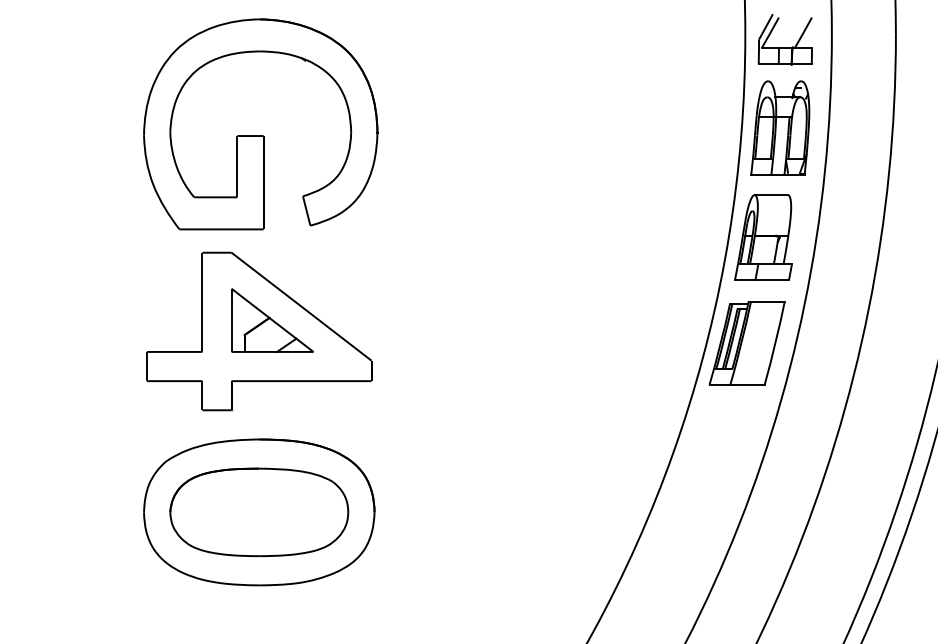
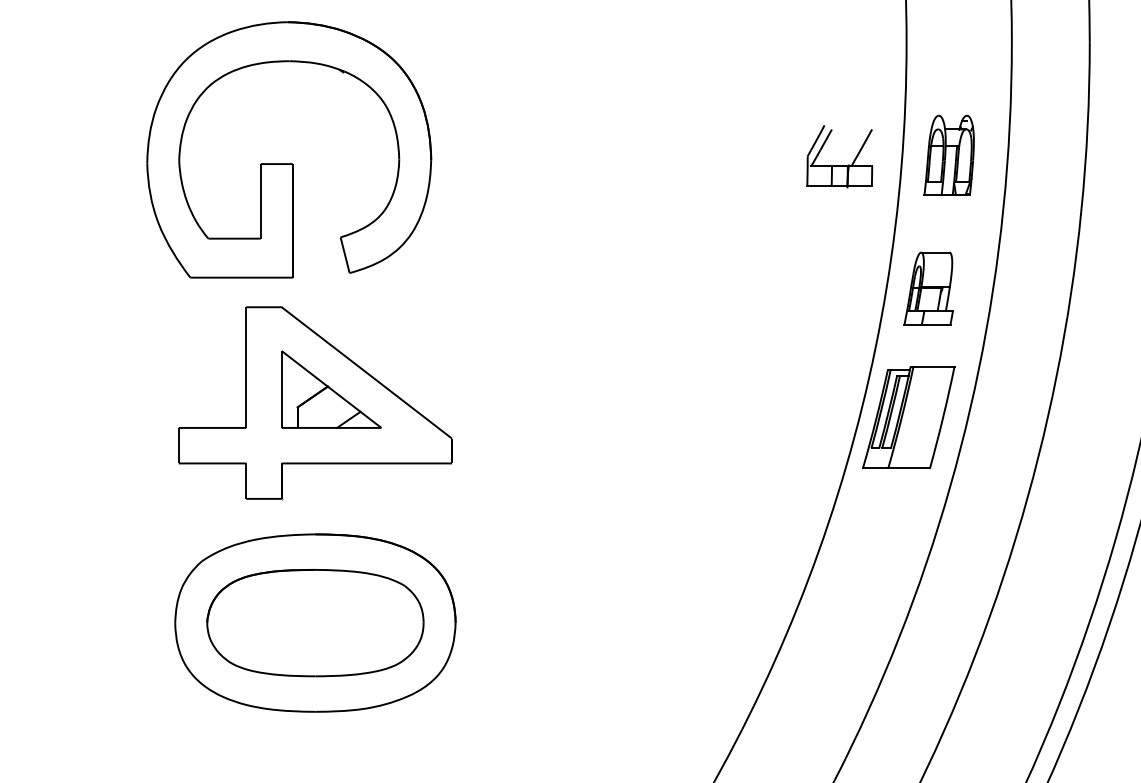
part: (784, 47) -> (838, 165), moved
part: (780, 127) -> (949, 154), size x0.7
part: (260, 135) -> (288, 163), moved
part: (763, 237) -> (928, 288), size x0.7

